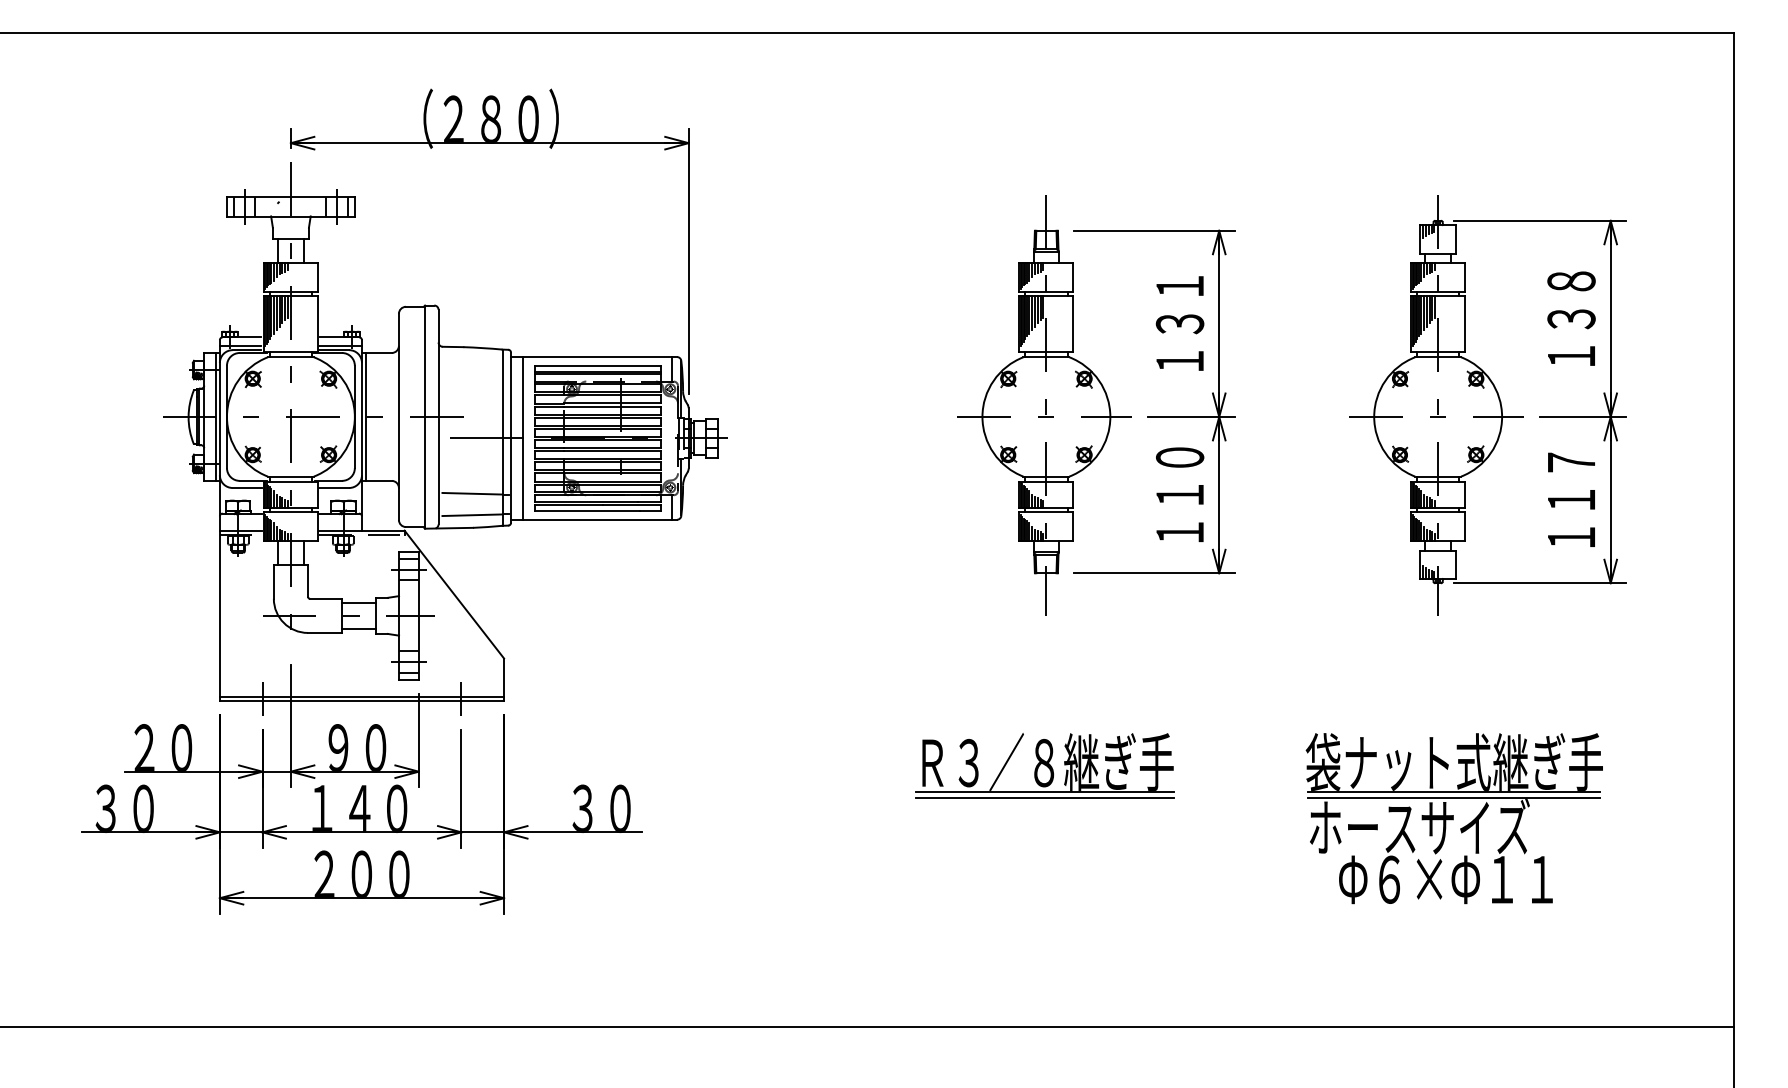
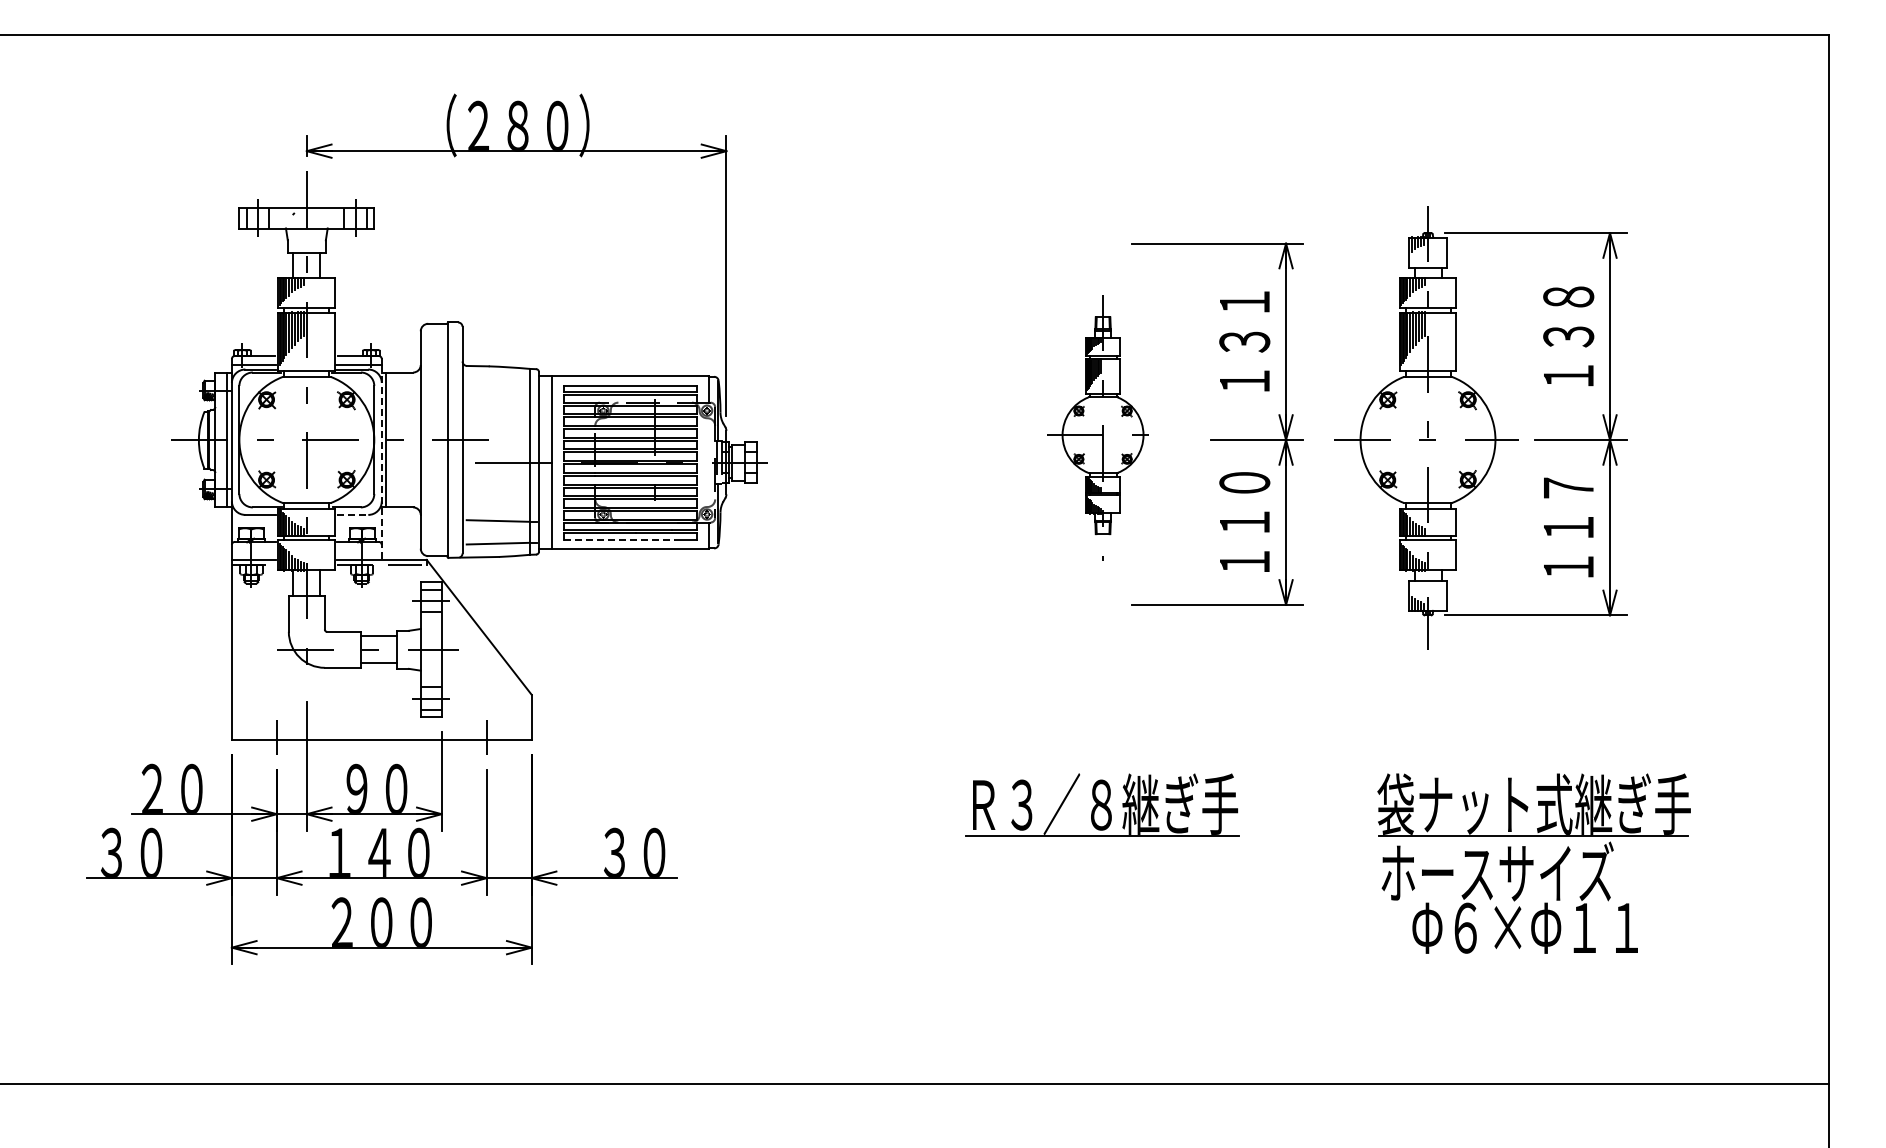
part: (1044, 405) -> (1101, 427), size x0.6
part: (1487, 405) -> (1480, 427), moved
line: (361, 438) -> (381, 462), solid -> dashed
line: (334, 487) -> (352, 514), solid -> dashed
line: (587, 511) -> (619, 539), solid -> dashed
line: (361, 696) -> (381, 734), removed
line: (1045, 797) -> (1102, 841), removed
line: (1453, 797) -> (1533, 841), removed

